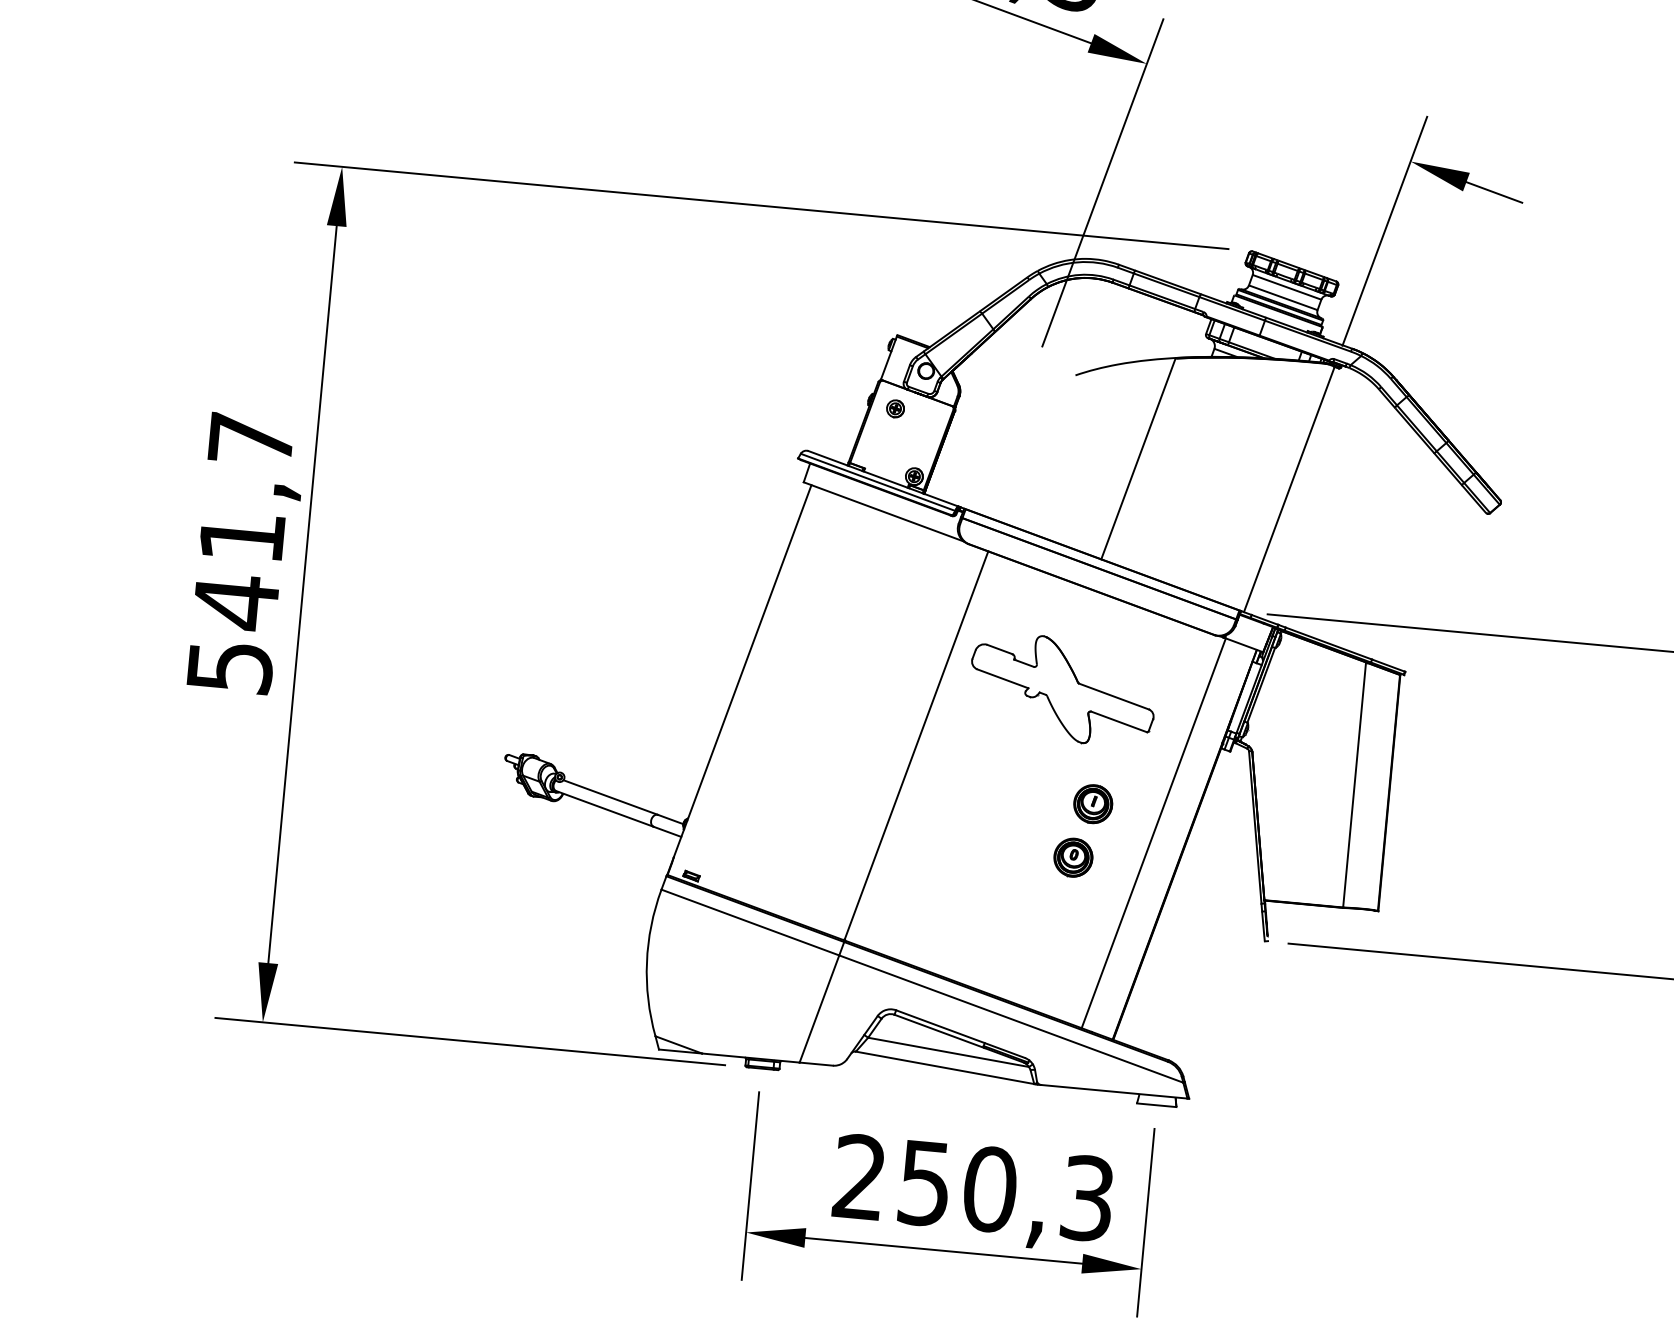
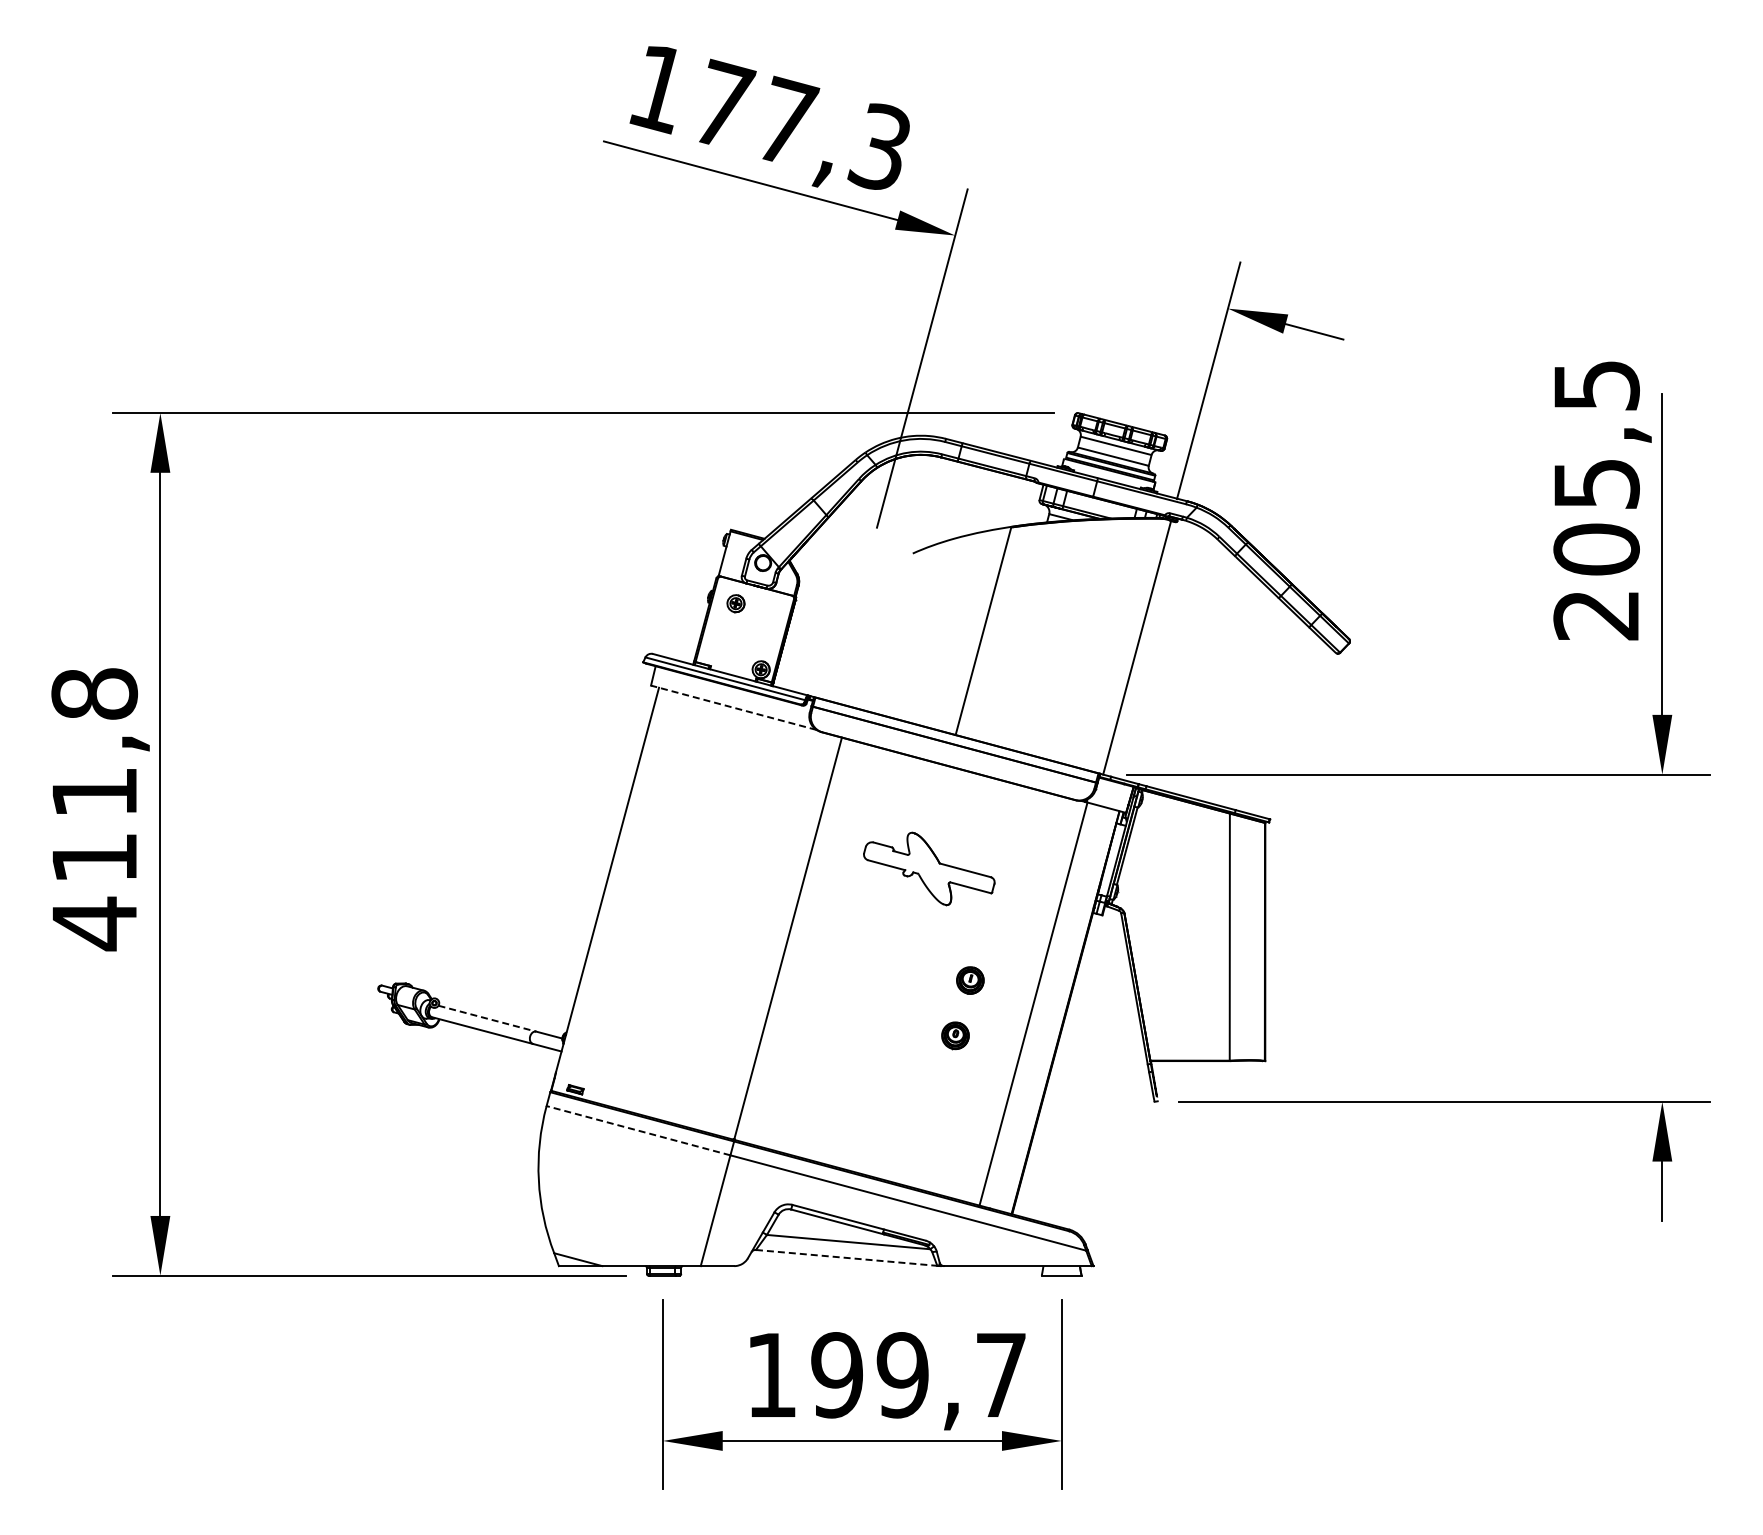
line: (883, 511) -> (733, 707), solid -> dashed
text: (240, 553) -> (94, 809), 541,7 -> 411,8
part: (1063, 689) -> (929, 868), size x0.7
line: (610, 797) -> (487, 1018), solid -> dashed
part: (1093, 804) -> (970, 980), size x0.7
part: (1073, 857) -> (955, 1035), size x0.7
line: (750, 922) -> (638, 1130), solid -> dashed
line: (945, 1067) -> (847, 1257), solid -> dashed
text: (972, 1188) -> (885, 1375), 250,3 -> 199,7

